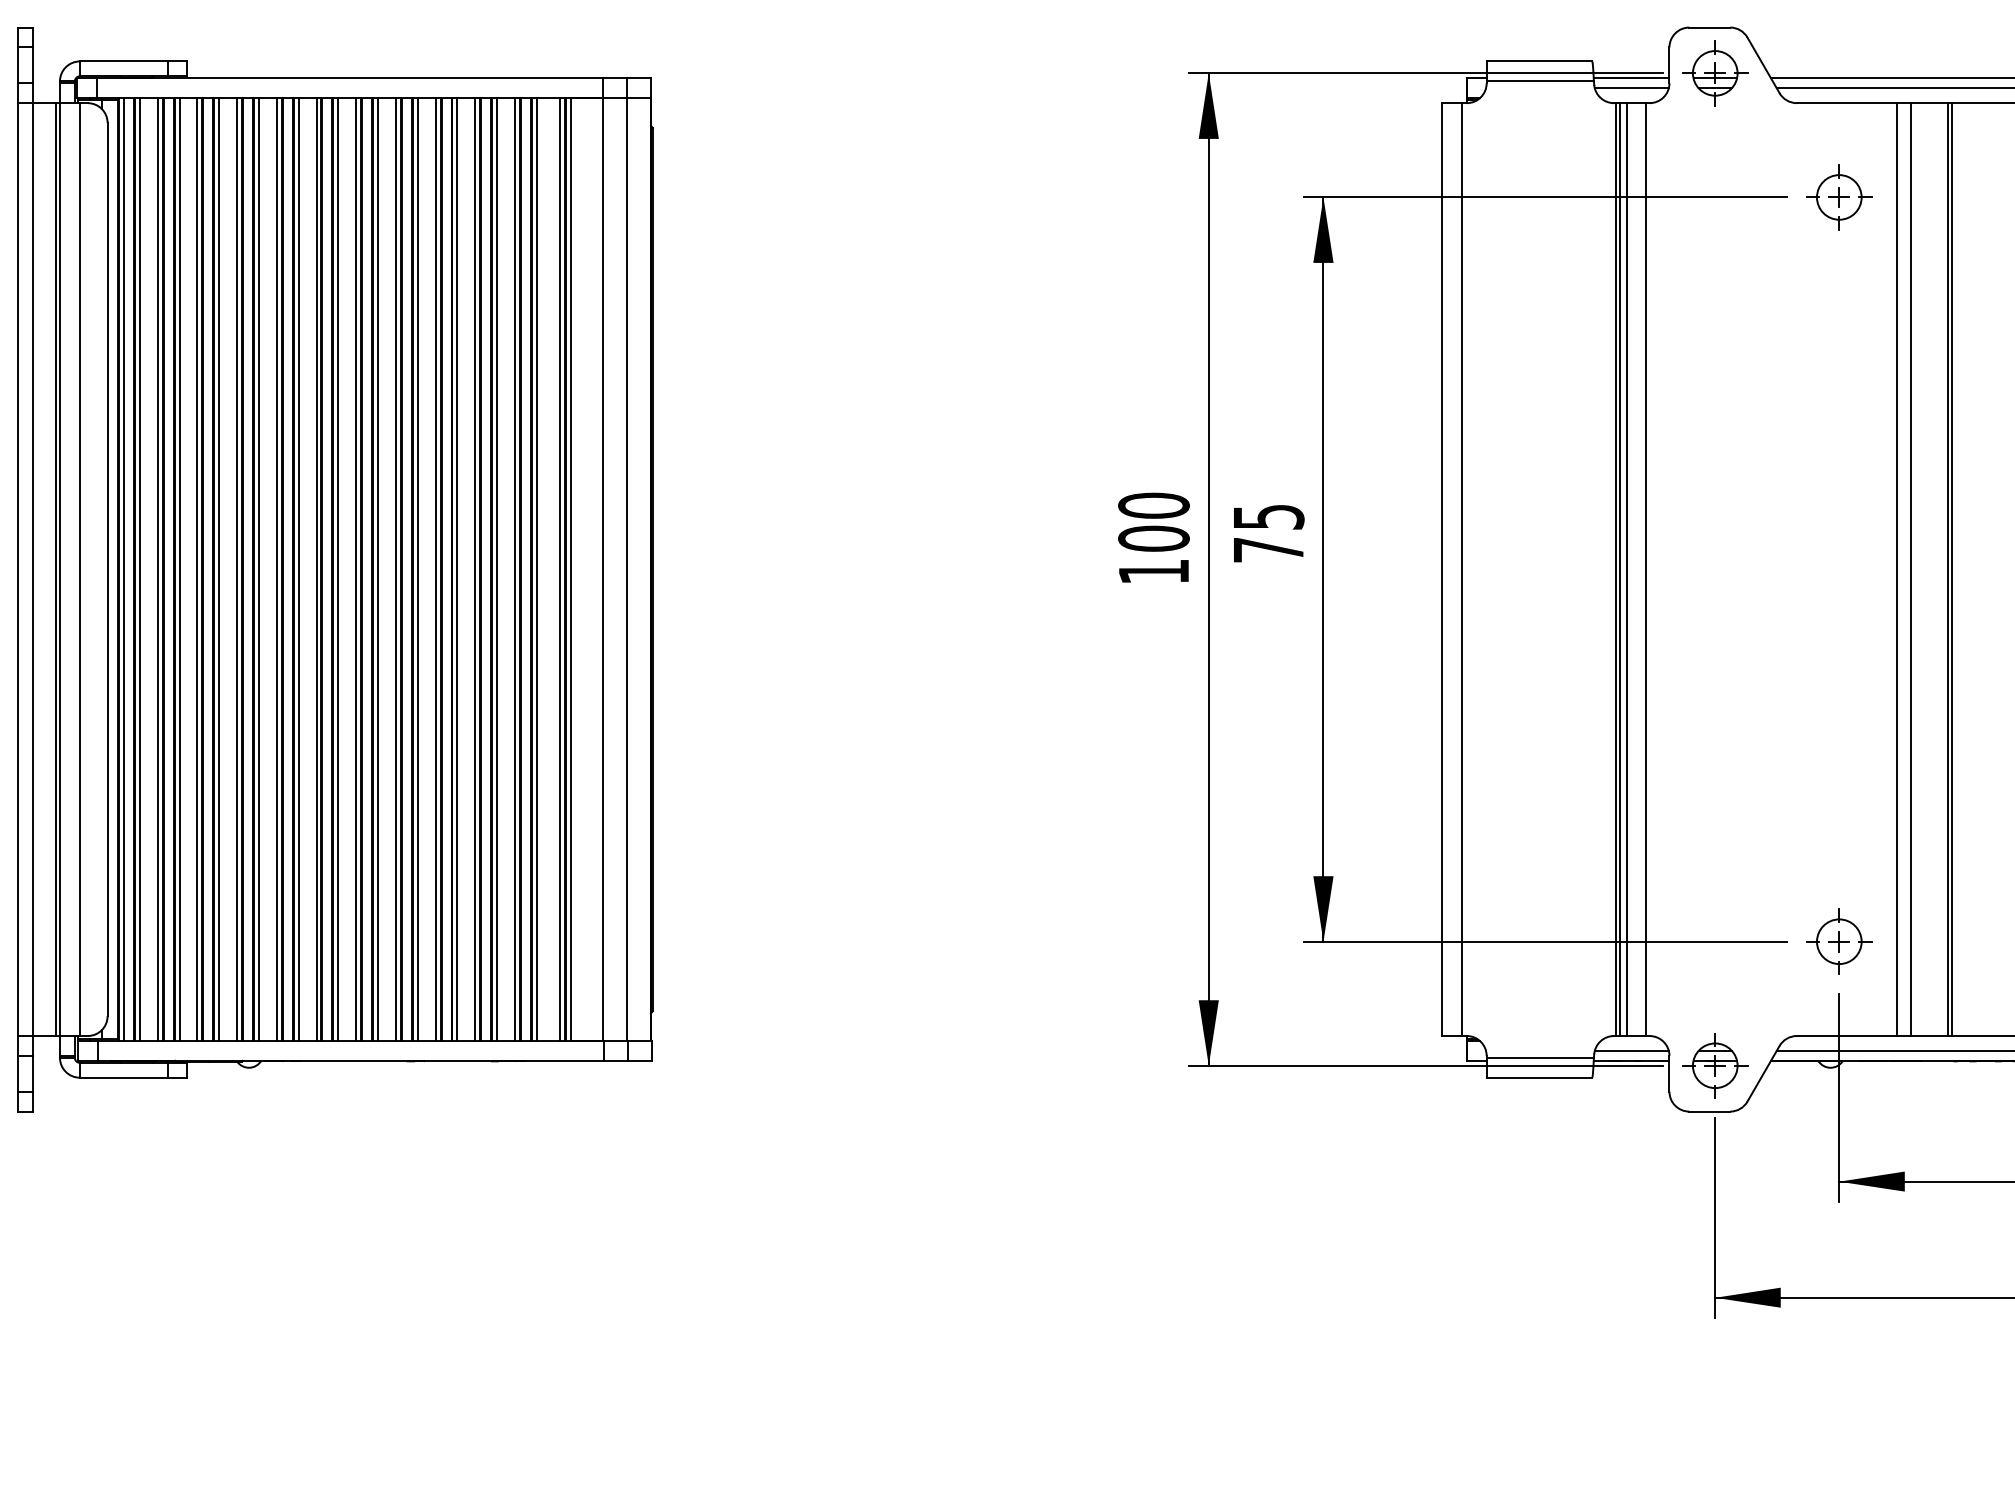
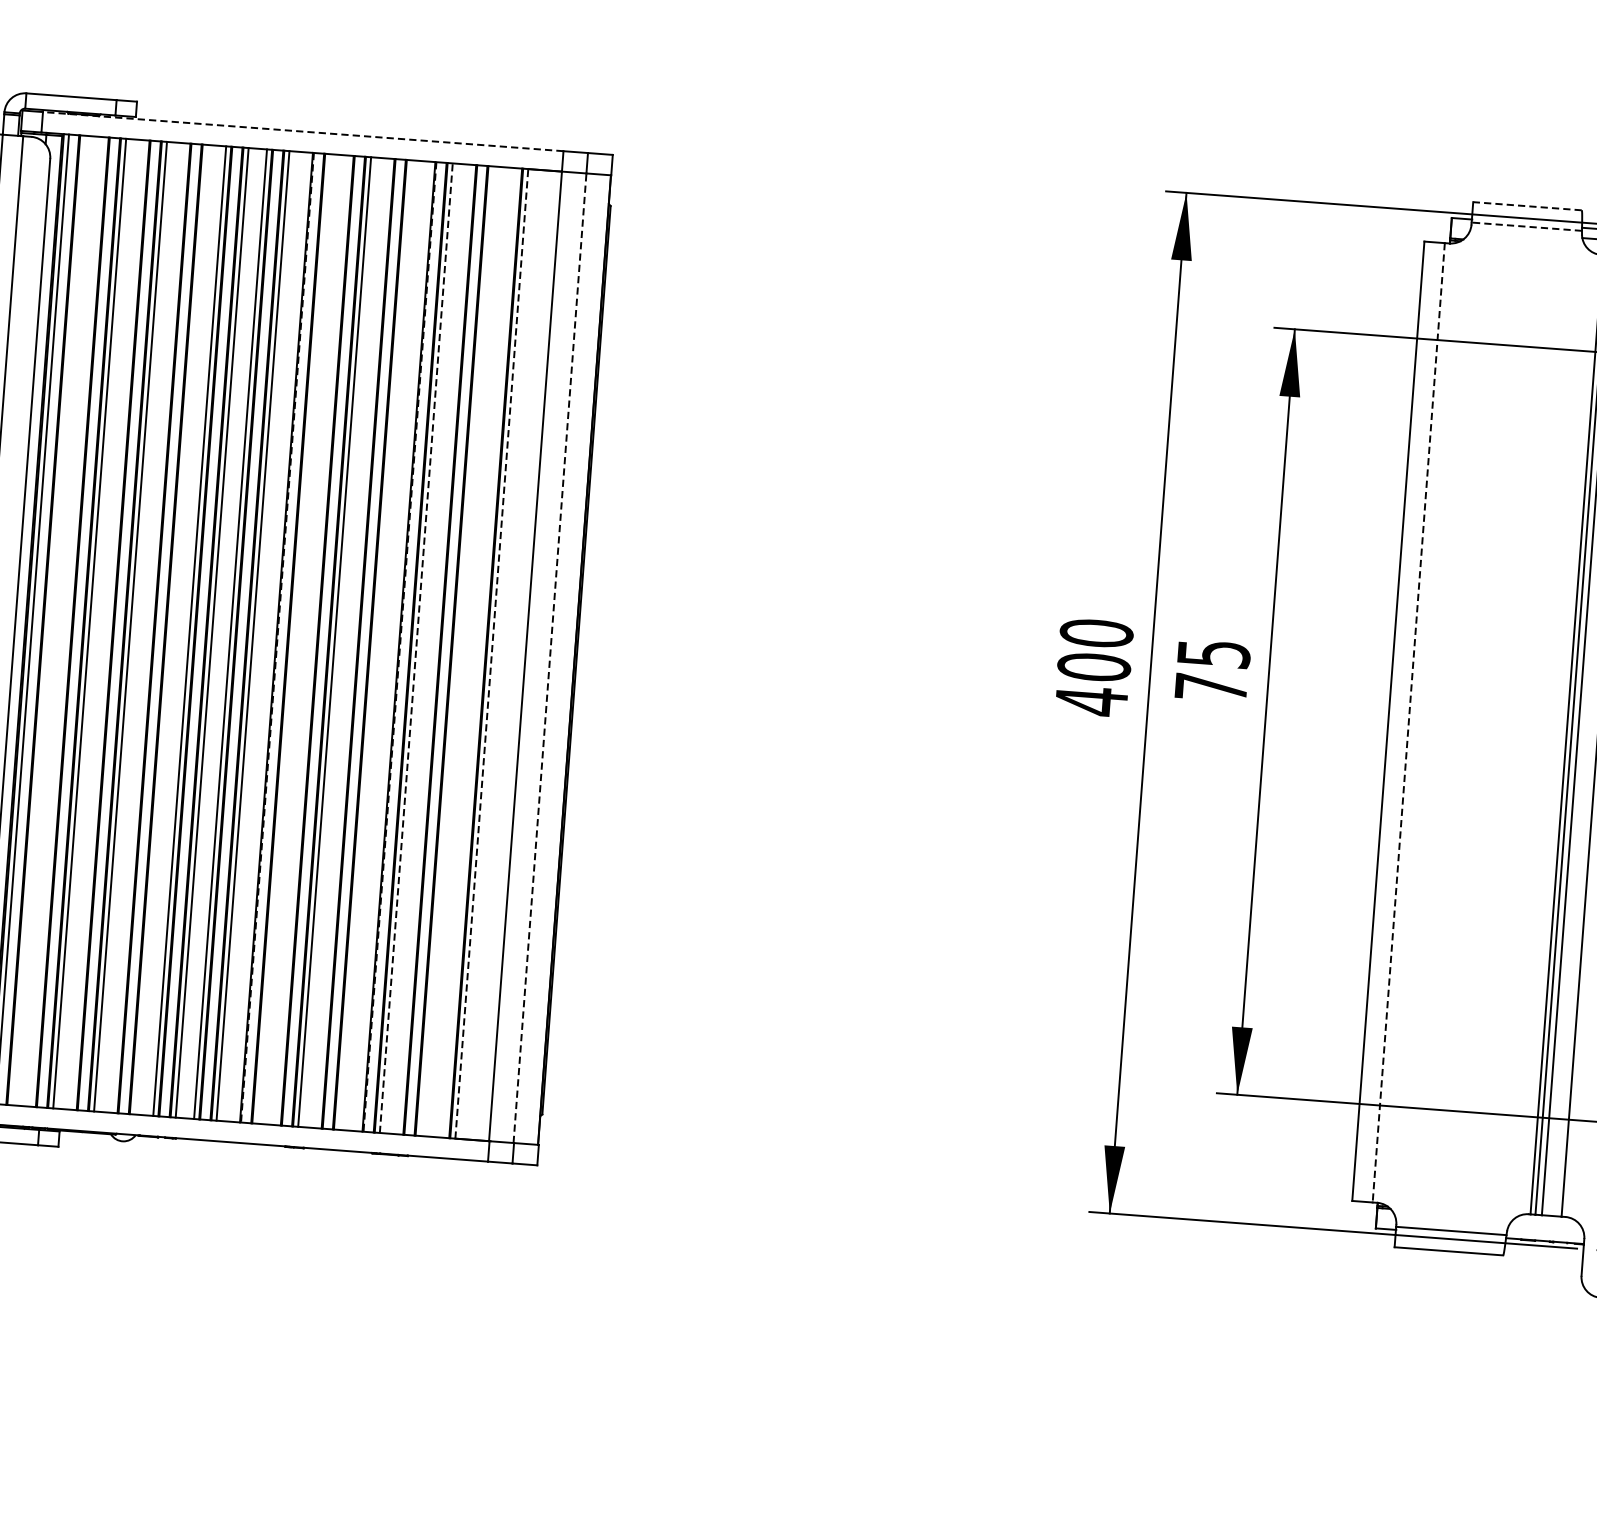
line: (1539, 61) -> (1527, 206), solid -> dashed
line: (349, 78) -> (302, 131), solid -> dashed
line: (1540, 81) -> (1527, 226), solid -> dashed
line: (139, 569) -> (48, 620), removed
line: (157, 569) -> (67, 621), removed
line: (197, 569) -> (108, 624), removed
line: (237, 569) -> (149, 628), removed
line: (258, 569) -> (170, 629), removed
line: (356, 569) -> (271, 637), removed
line: (378, 569) -> (294, 638), removed
line: (395, 569) -> (311, 640), removed
line: (435, 569) -> (352, 643), removed
line: (457, 569) -> (375, 645), removed
line: (475, 569) -> (394, 646), removed
line: (497, 569) -> (416, 648), solid -> dashed
line: (515, 569) -> (435, 649), removed
line: (536, 569) -> (456, 651), removed
line: (559, 569) -> (480, 652), removed
line: (570, 569) -> (491, 653), solid -> dashed
line: (627, 569) -> (550, 658), solid -> dashed
line: (362, 570) -> (277, 638), solid -> dashed
line: (481, 570) -> (400, 647), solid -> dashed
line: (1462, 570) -> (1409, 723), solid -> dashed
text: (1153, 571) -> (1091, 700), 100 -> 400
line: (1631, 1050) -> (1545, 1230), removed

